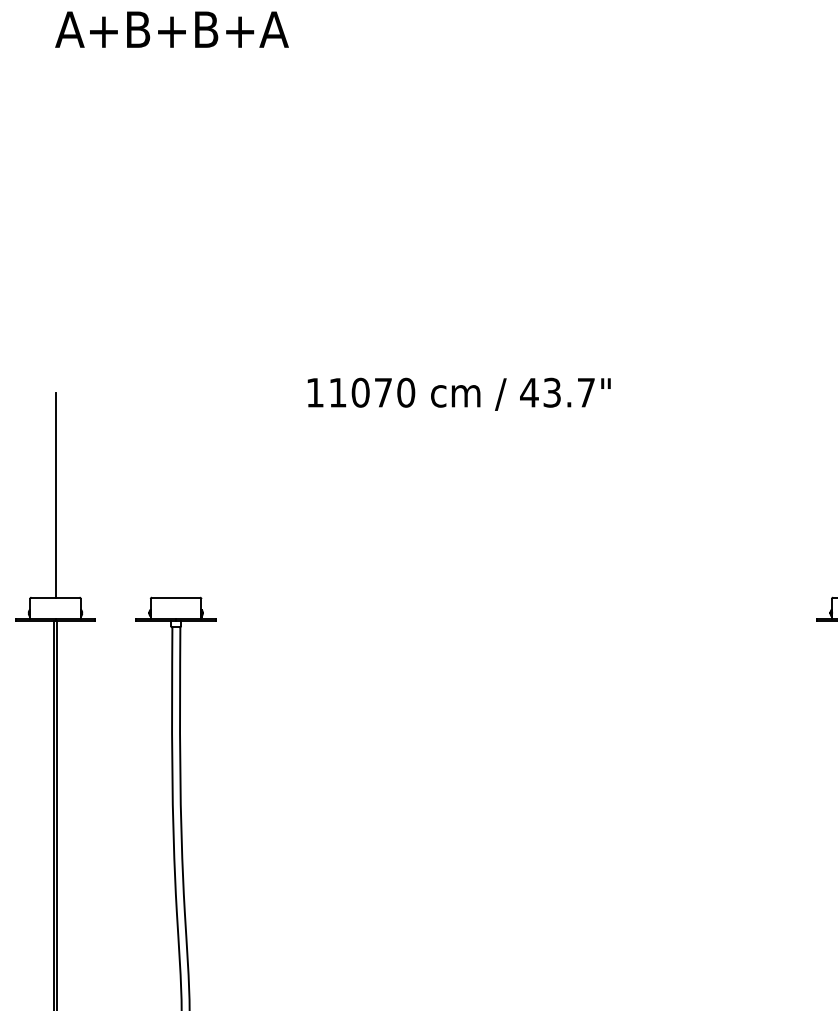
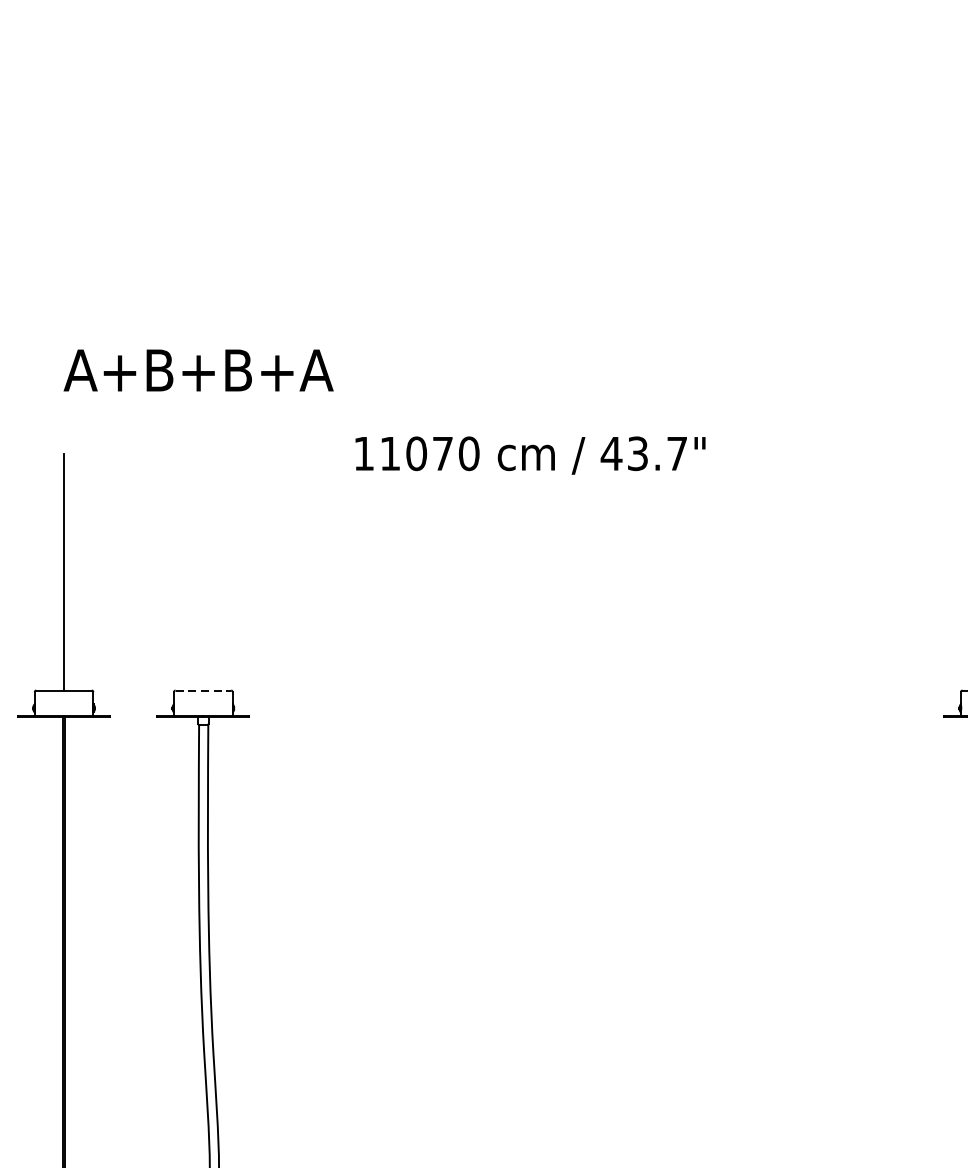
text: (171, 29) -> (198, 370), moved
line: (176, 597) -> (203, 690), solid -> dashed

